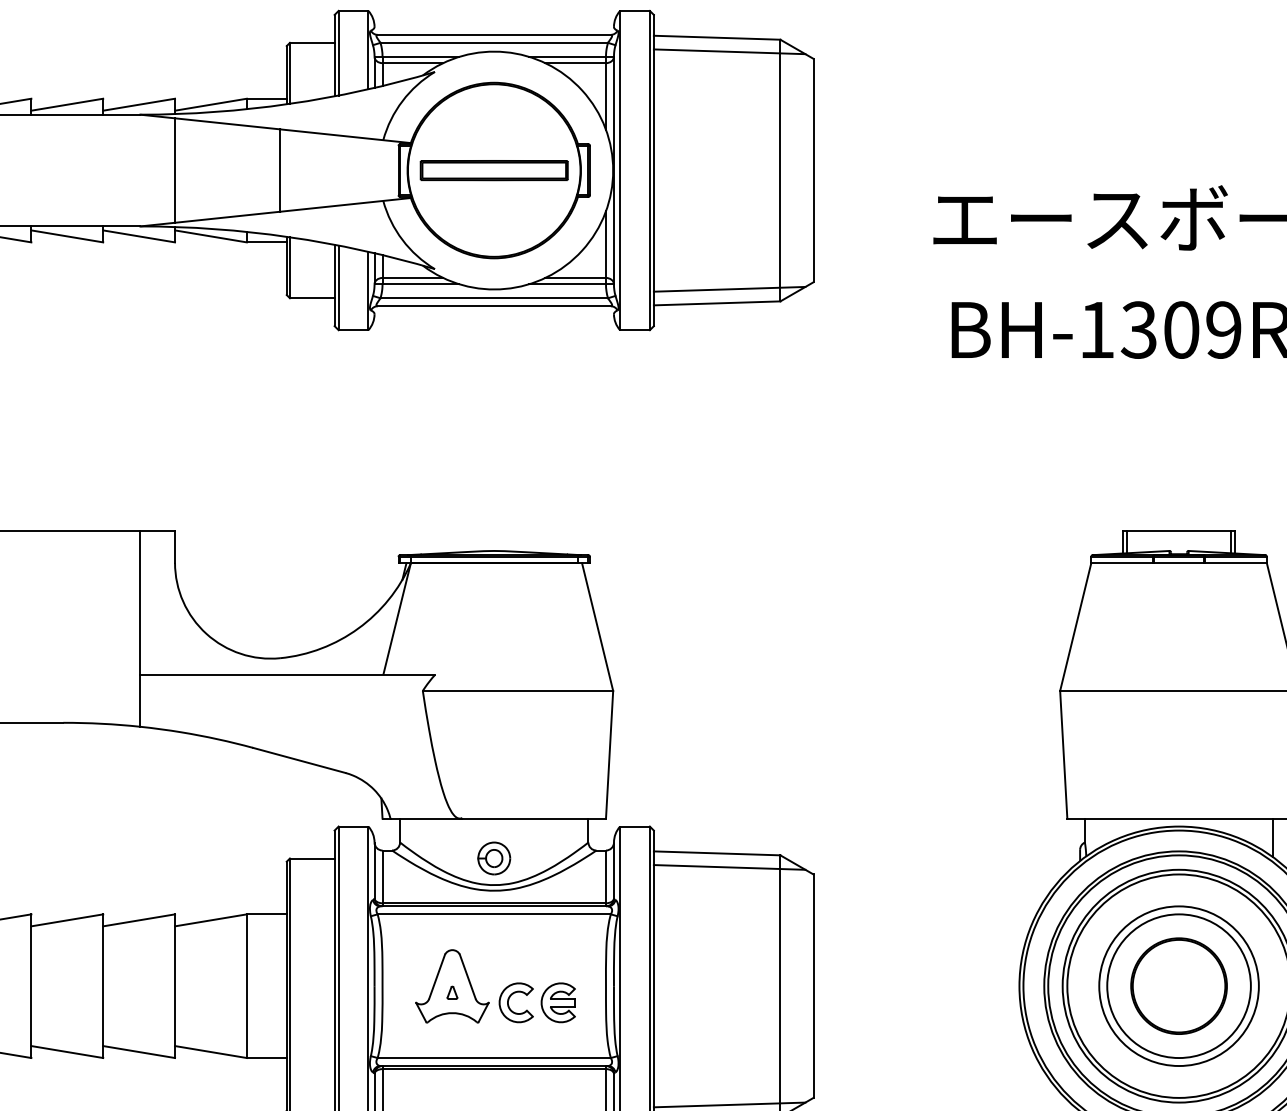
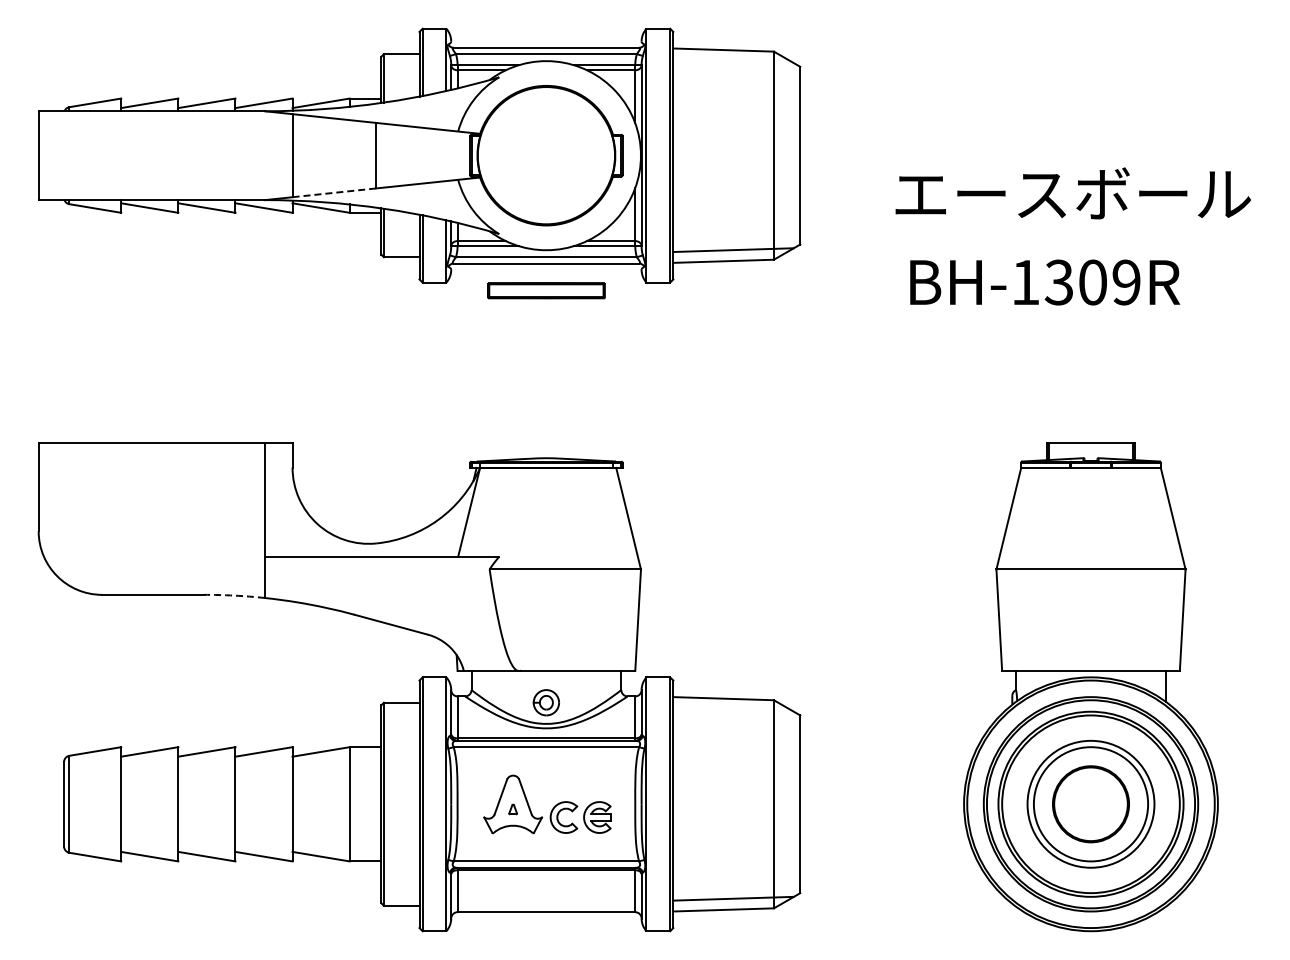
line: (729, 52) -> (733, 61), removed
part: (494, 170) -> (546, 290), moved
line: (227, 216) -> (334, 192), solid -> dashed
arc: (102, 723) -> (234, 595), solid -> dashed
line: (729, 866) -> (733, 709), removed

